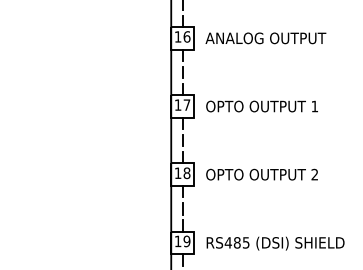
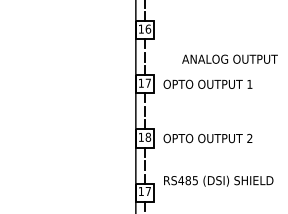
text: (265, 37) -> (229, 58), moved
text: (187, 241) -> (148, 191), 19 -> 17
text: (275, 242) -> (218, 180), moved

